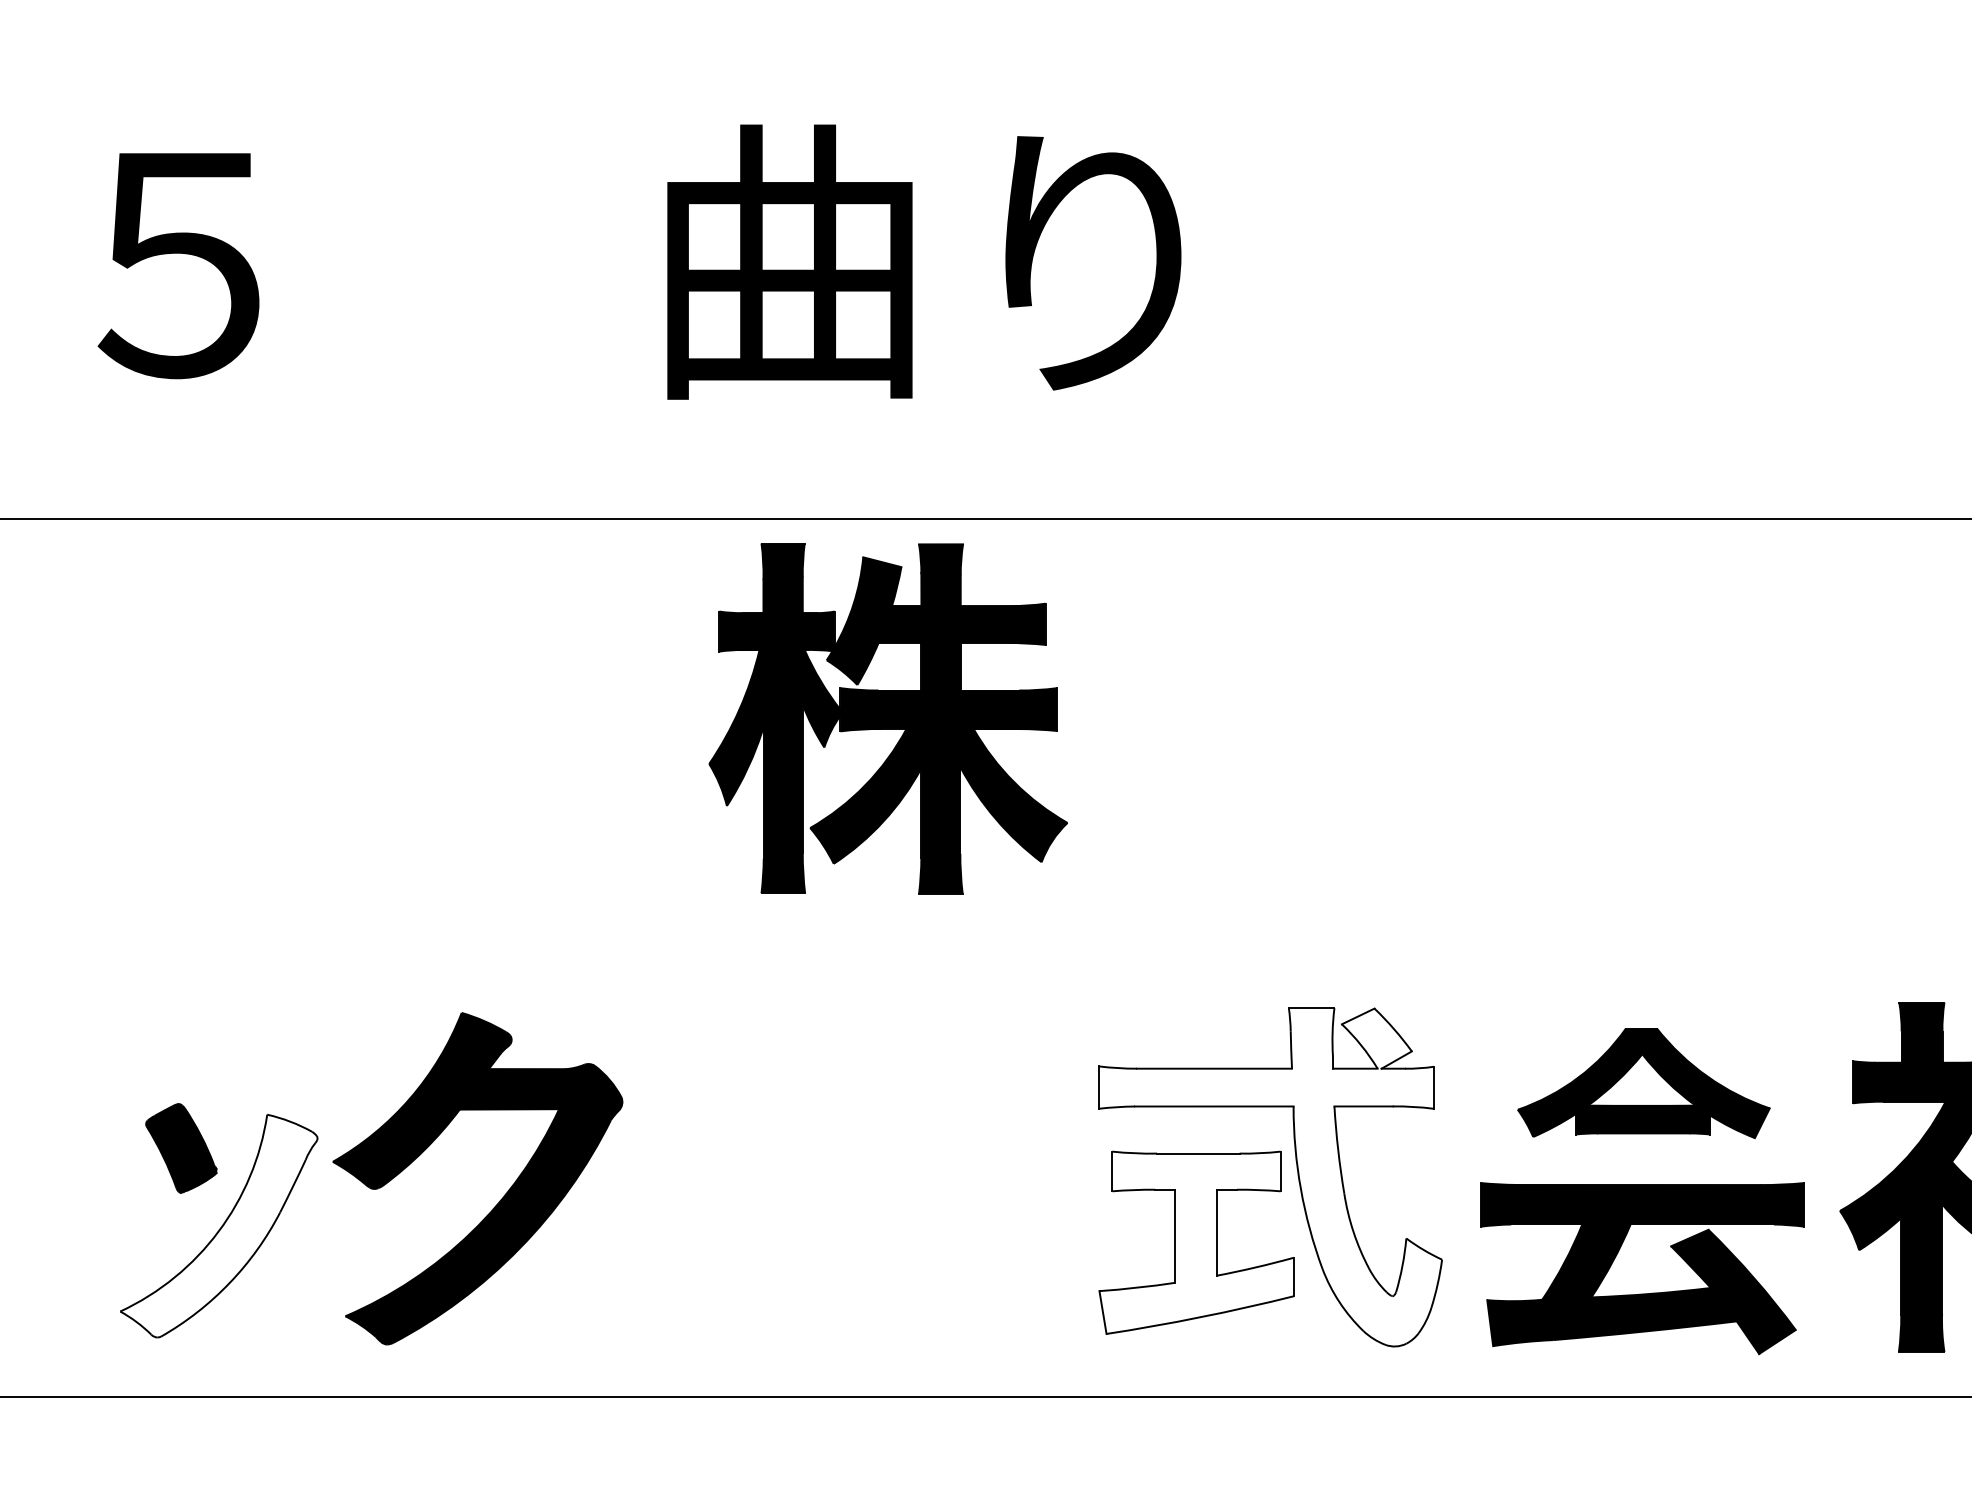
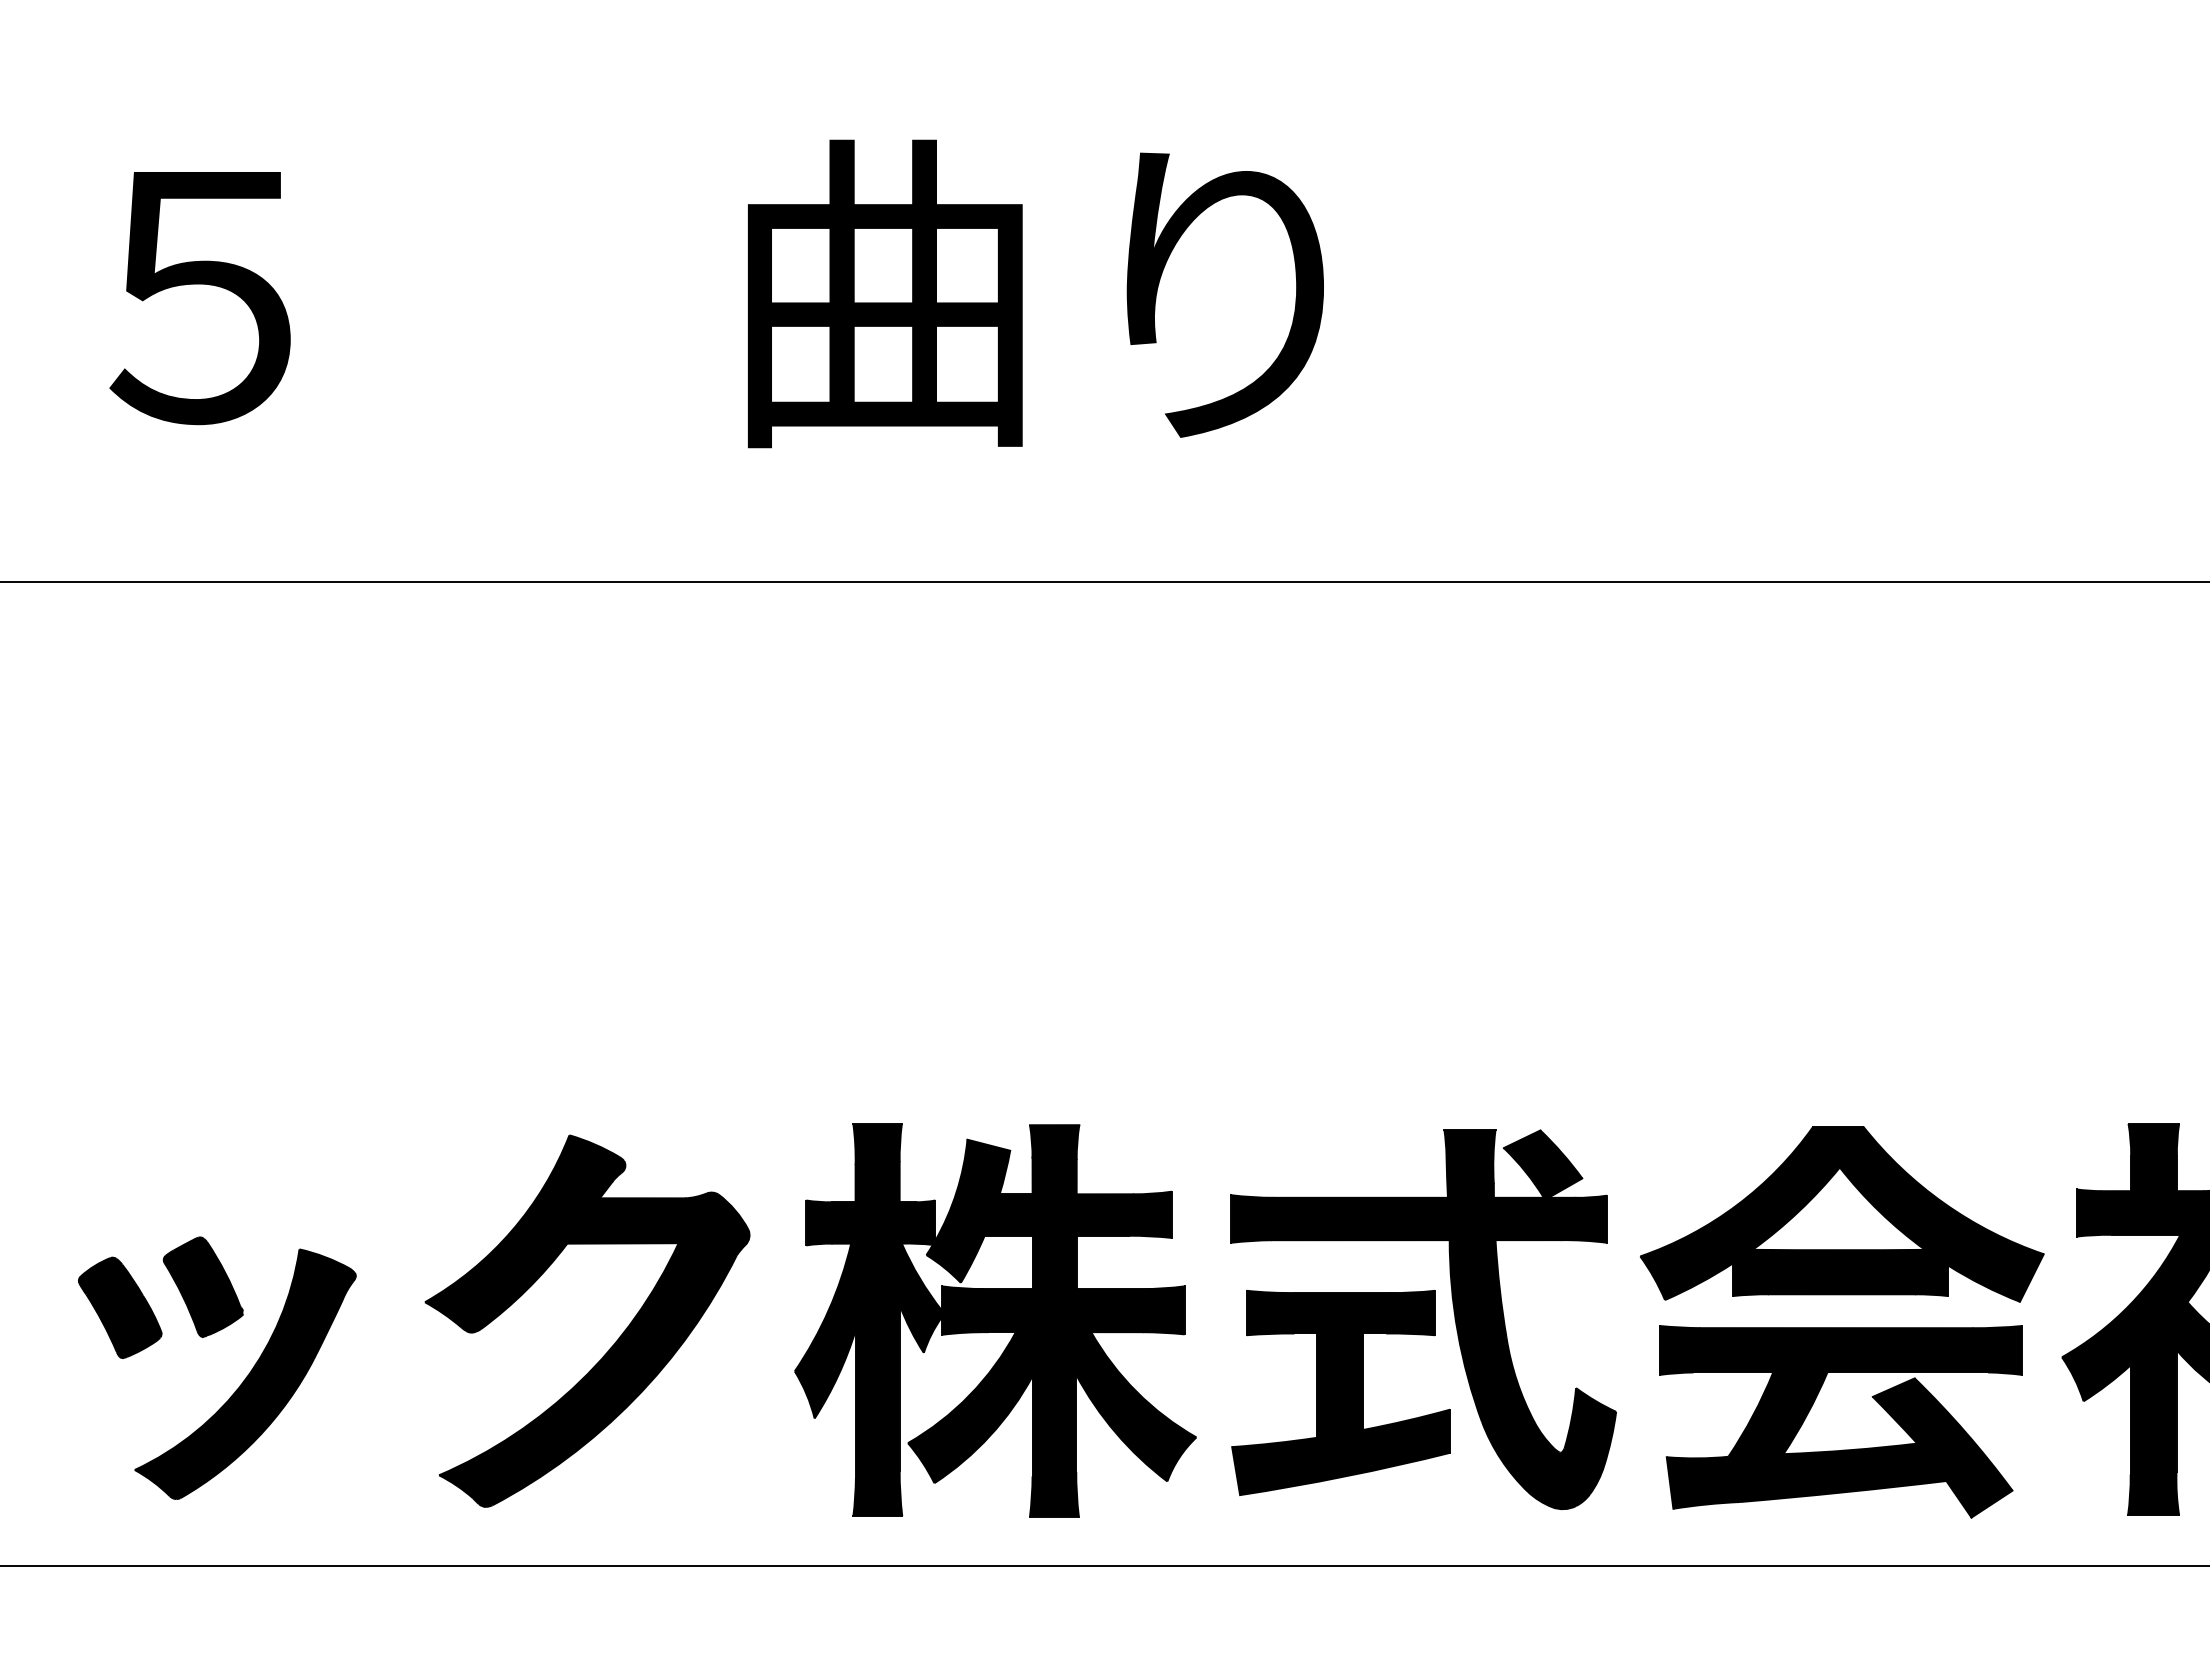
part: (888, 718) -> (995, 1320), moved
part: (1644, 1083) -> (1842, 1214), size x1.43
part: (107, 1166) -> (120, 1307), added
fill: (1270, 1177) -> (1423, 1319), added
part: (501, 1197) -> (614, 1342), moved
fill: (218, 1226) -> (244, 1374), added
fill: (1197, 1242) -> (1341, 1392), added

